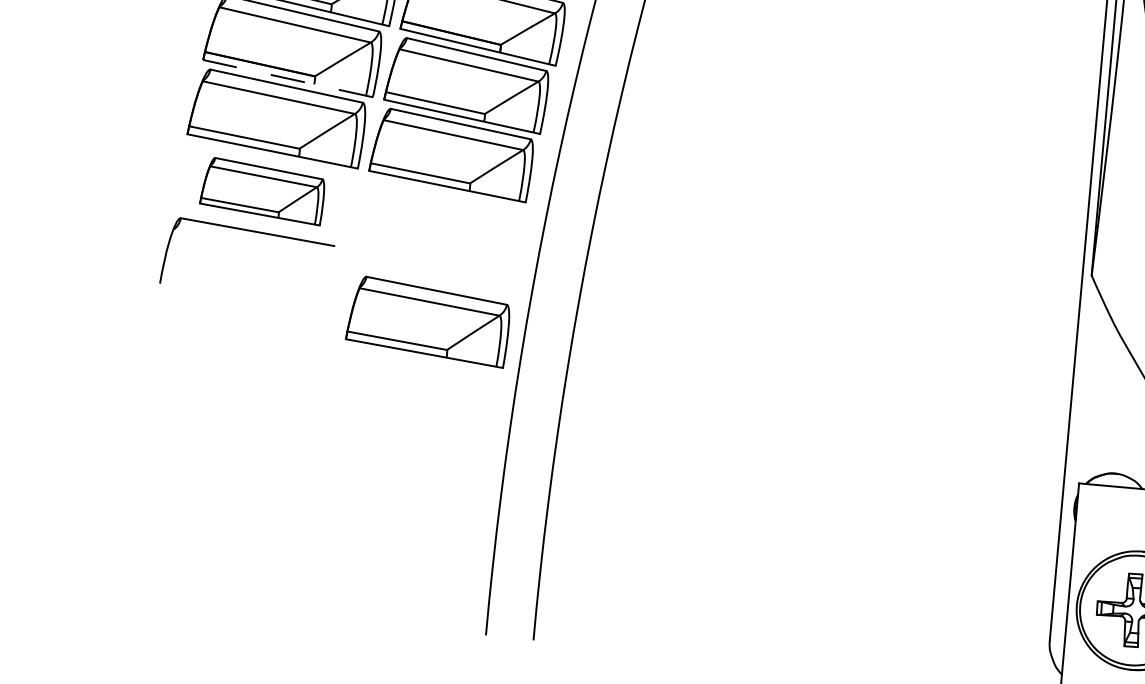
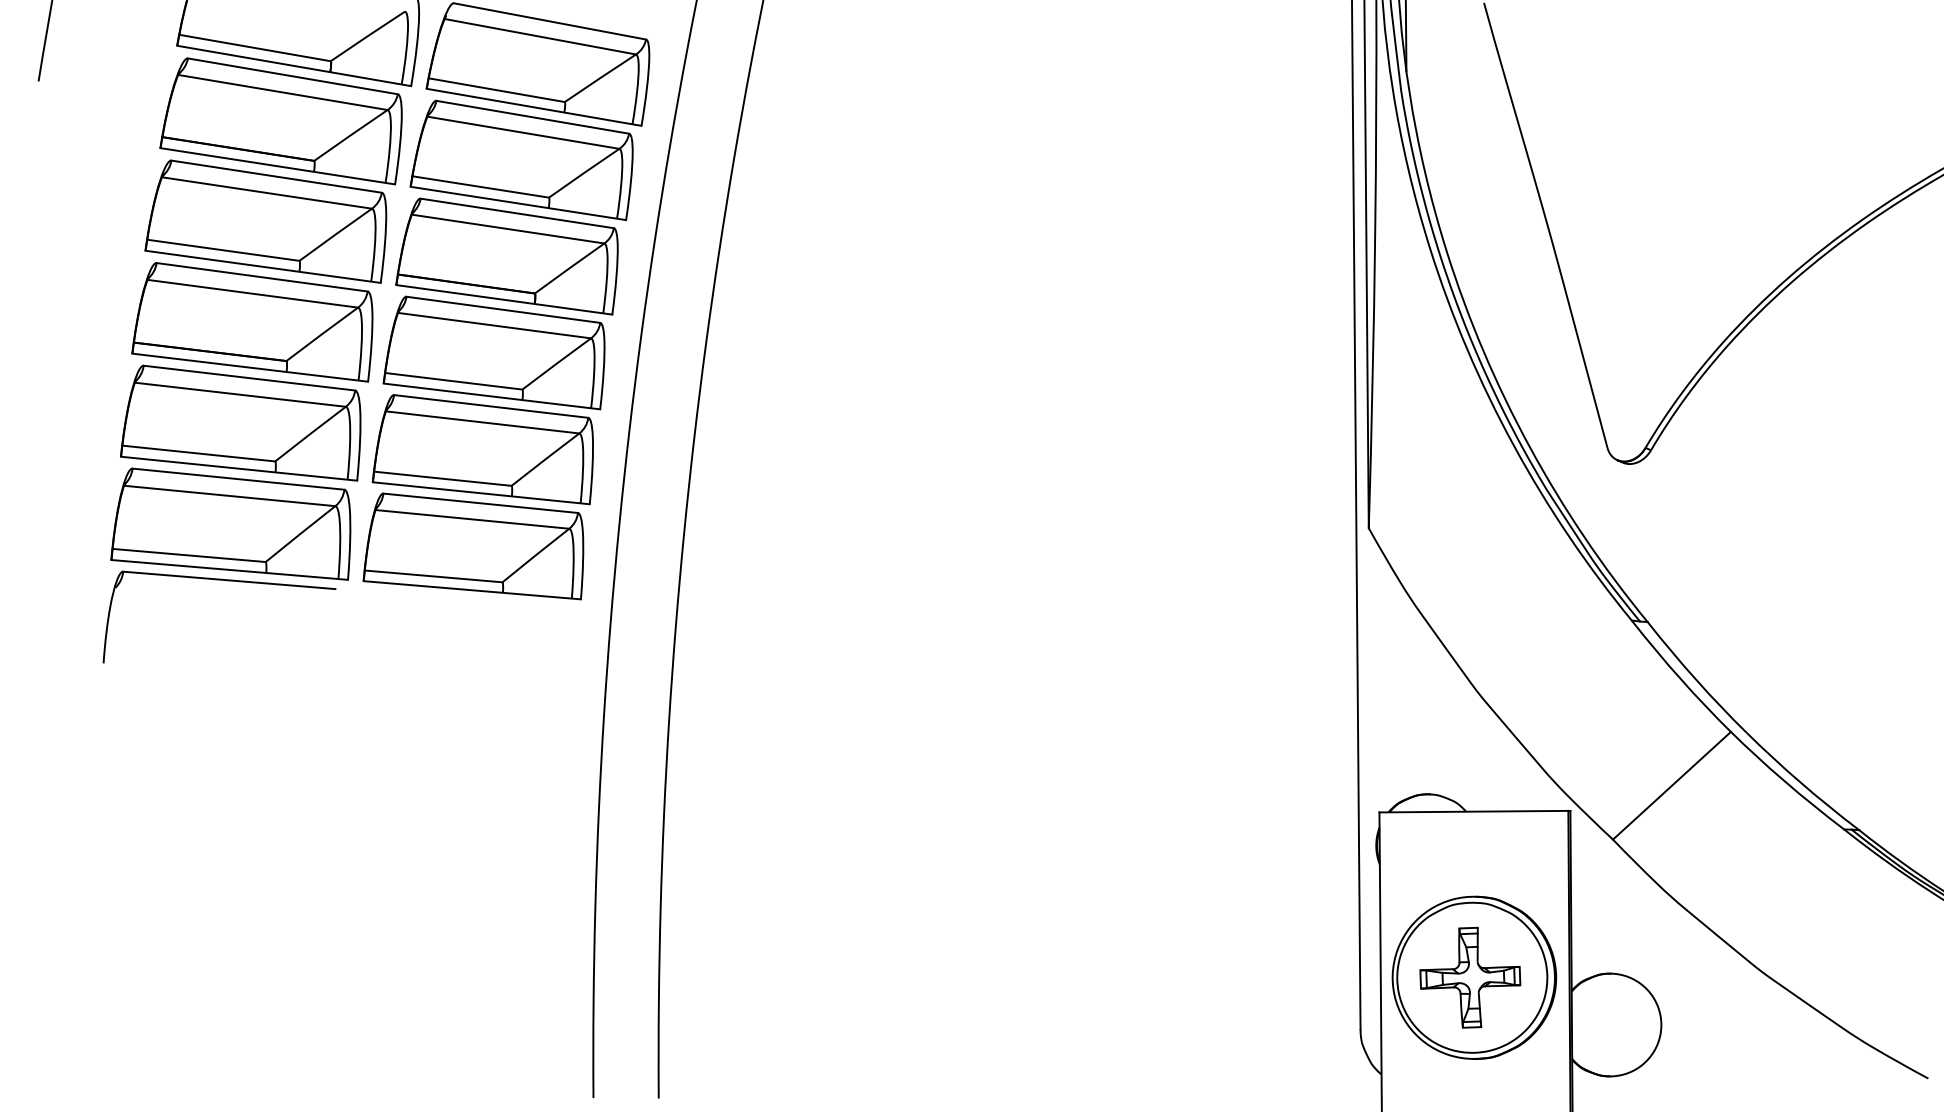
line: (288, 78) -> (250, 367), dashed -> solid
part: (262, 190) -> (230, 523), size x1.43
part: (428, 321) -> (473, 546), moved

